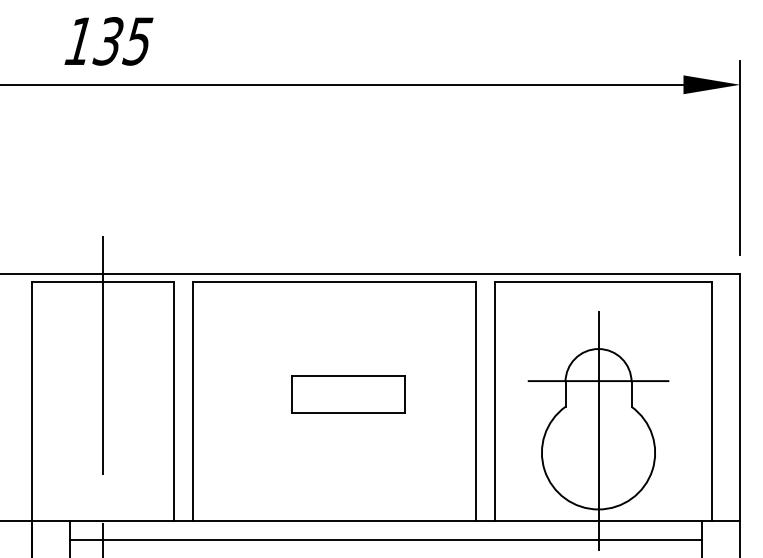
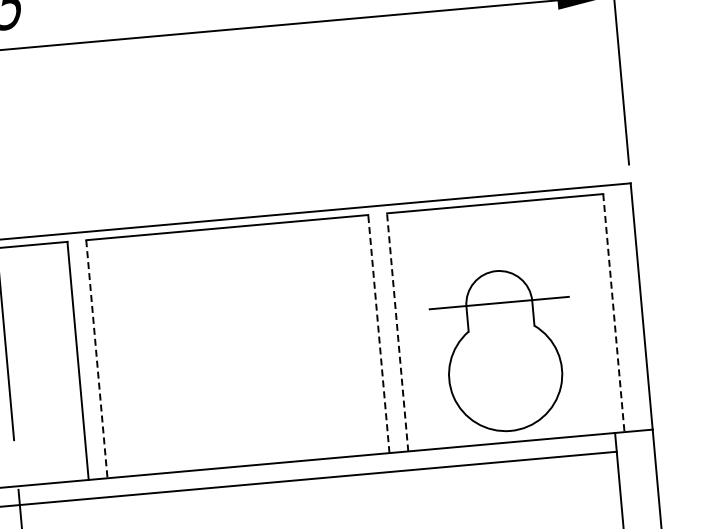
part: (348, 394) -> (251, 338), removed
line: (192, 401) -> (96, 359), solid -> dashed
line: (475, 401) -> (378, 334), solid -> dashed
line: (494, 401) -> (397, 332), solid -> dashed
line: (711, 401) -> (613, 313), solid -> dashed
line: (598, 430) -> (503, 352), removed

